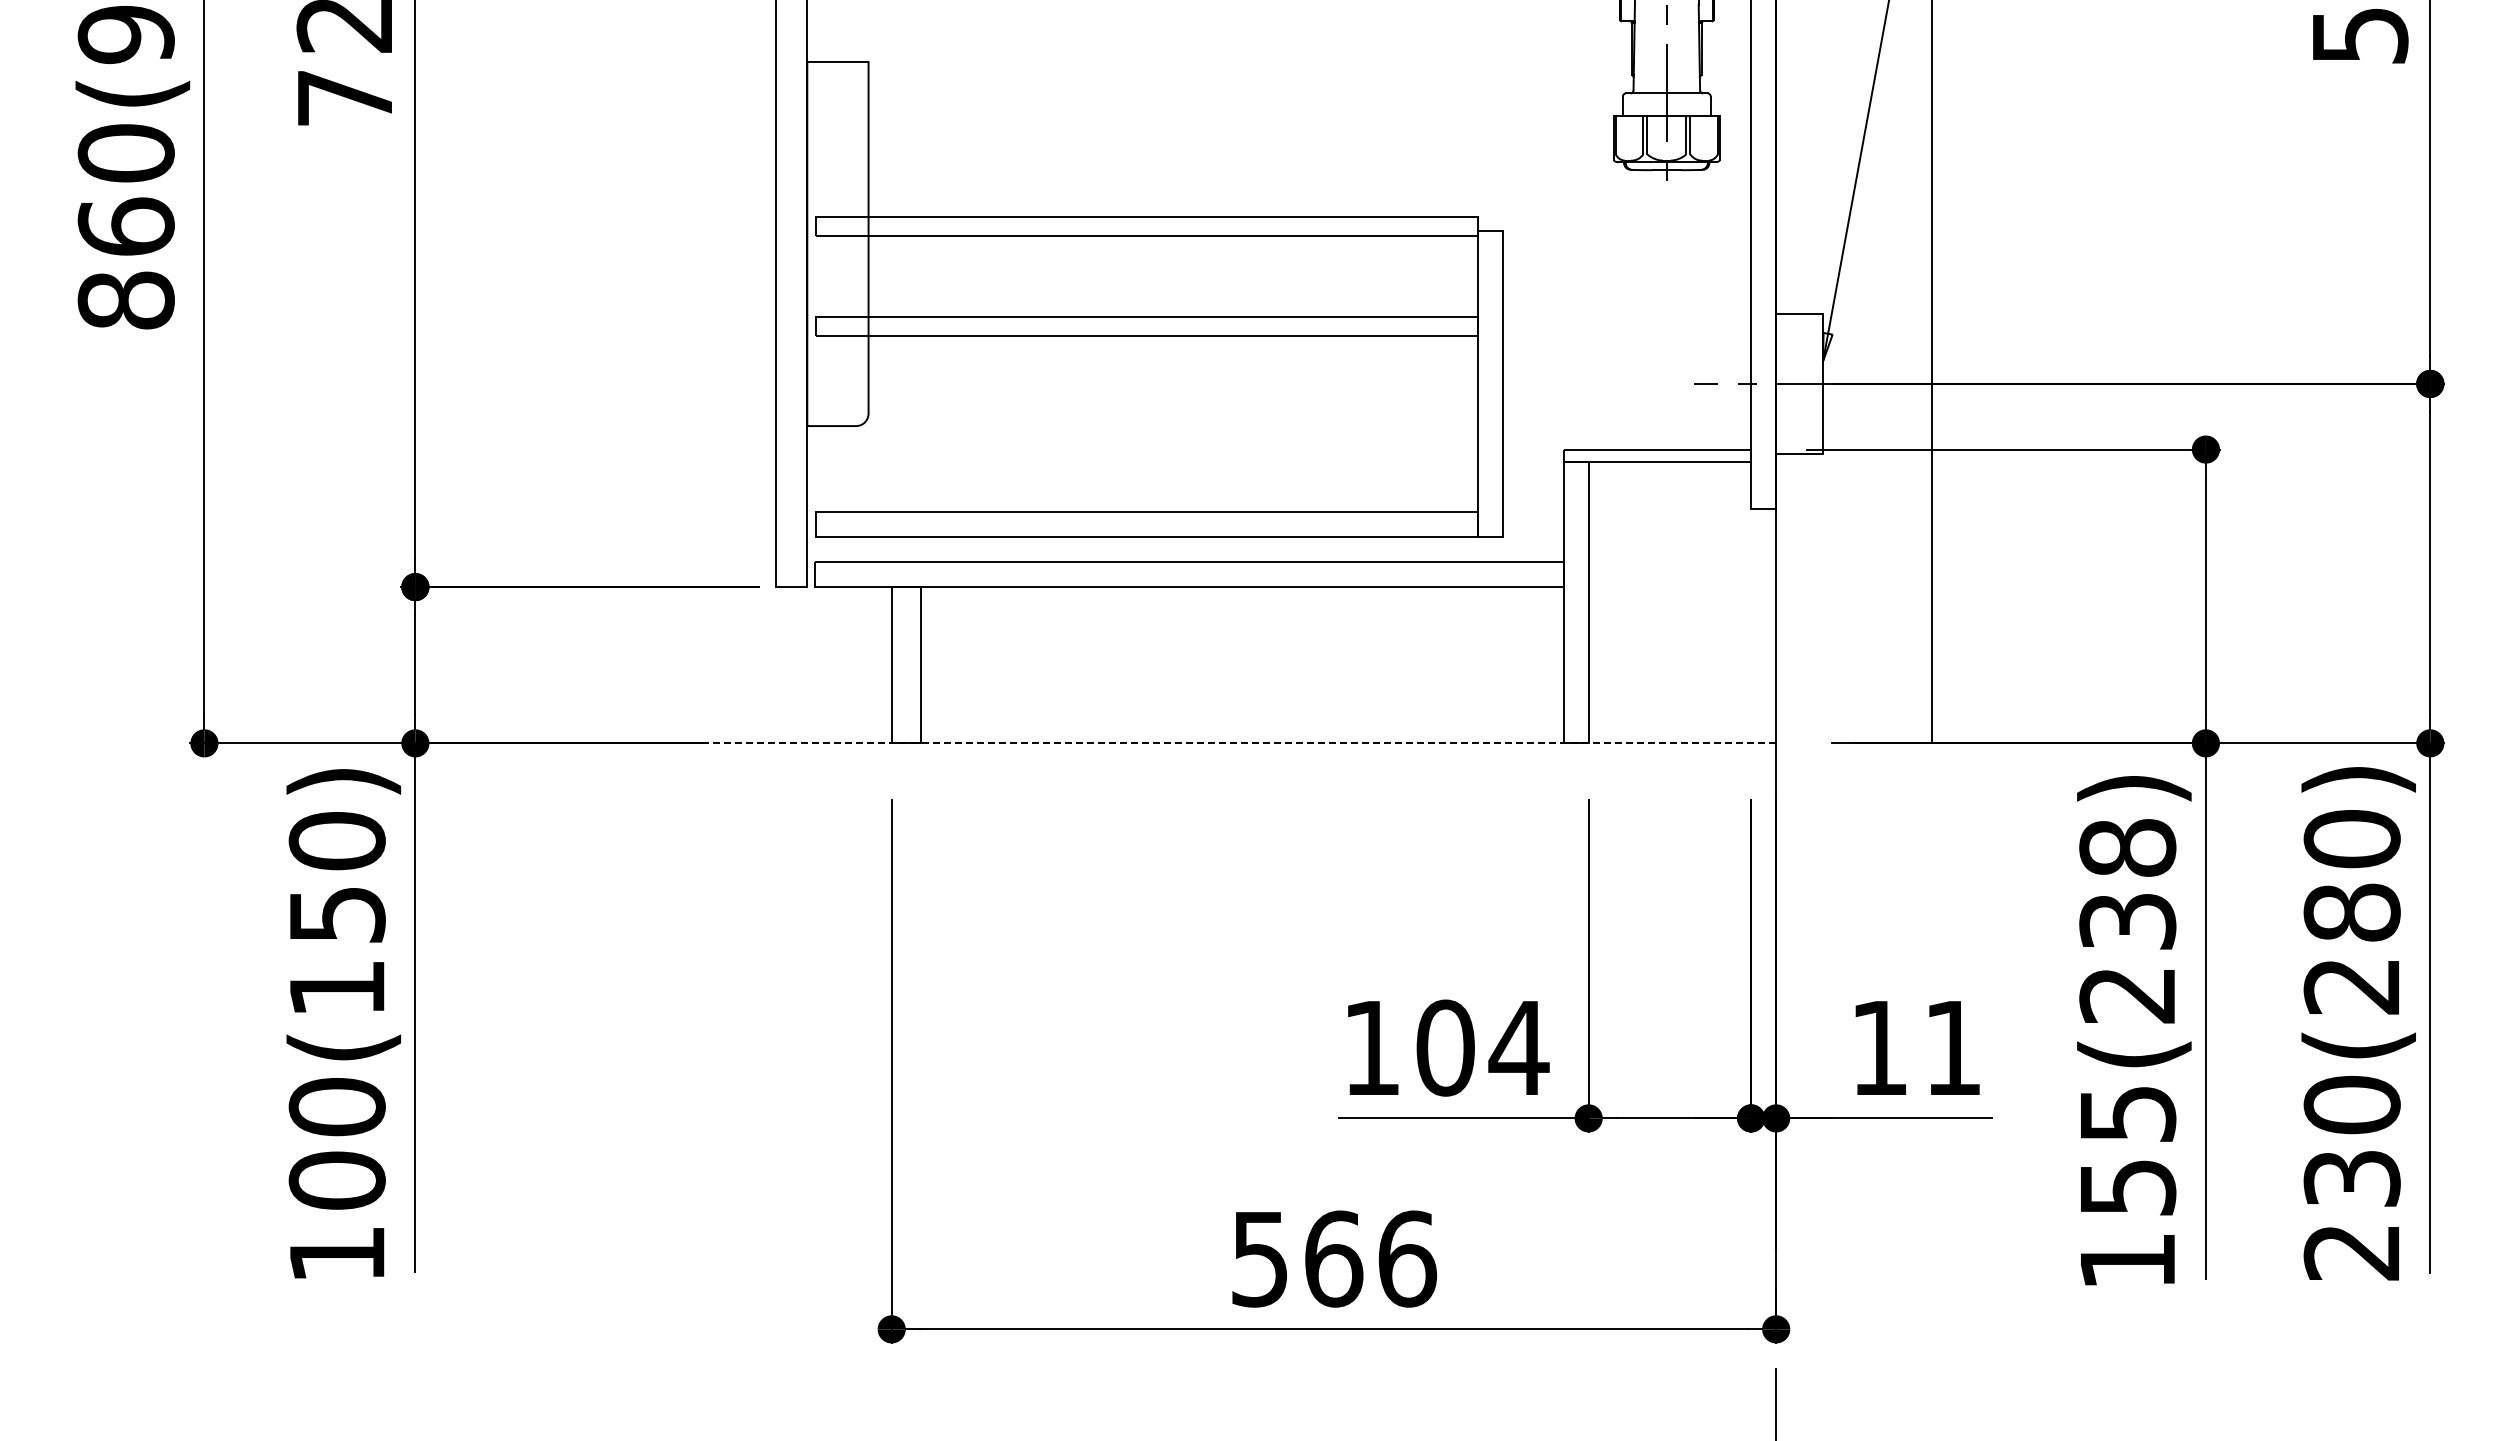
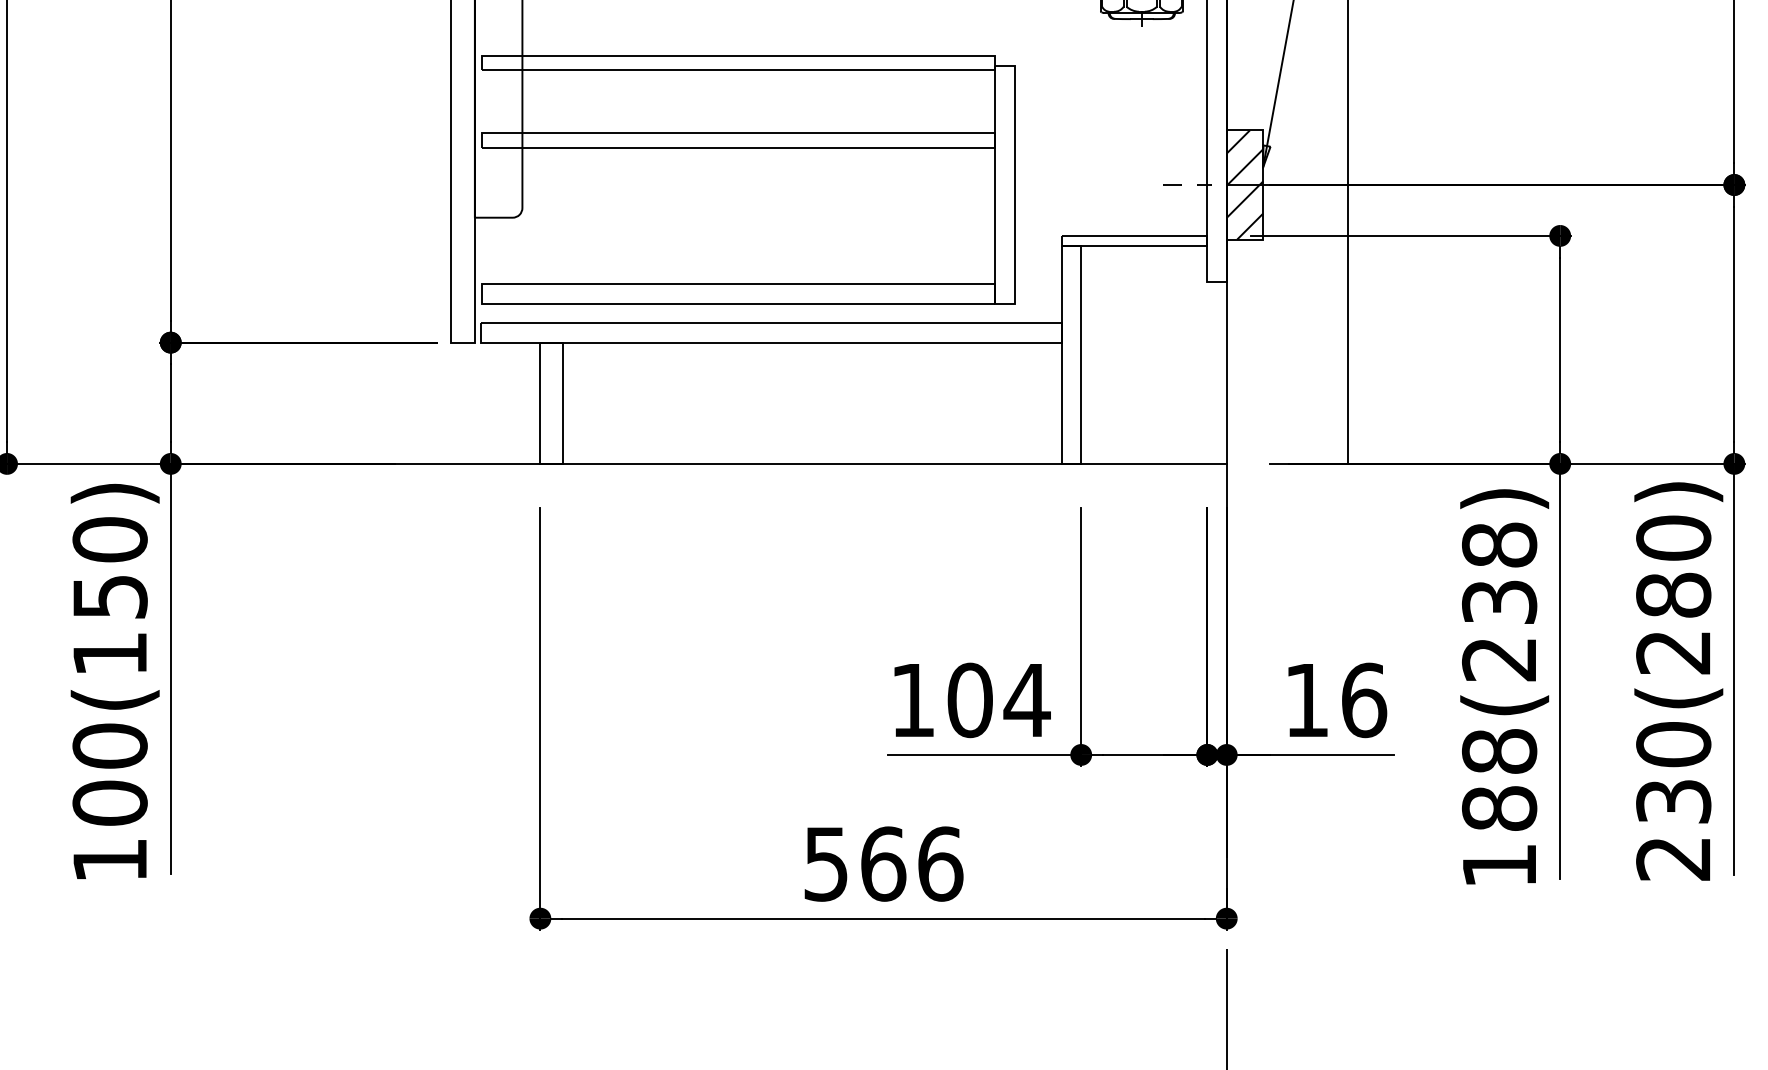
hatch: (1799, 383) -> (1244, 184), added
line: (1174, 743) -> (759, 464), dashed -> solid
text: (1953, 1047) -> (1364, 699), 11 -> 16
text: (2127, 1150) -> (1499, 779), 155(238) -> 188(238)

